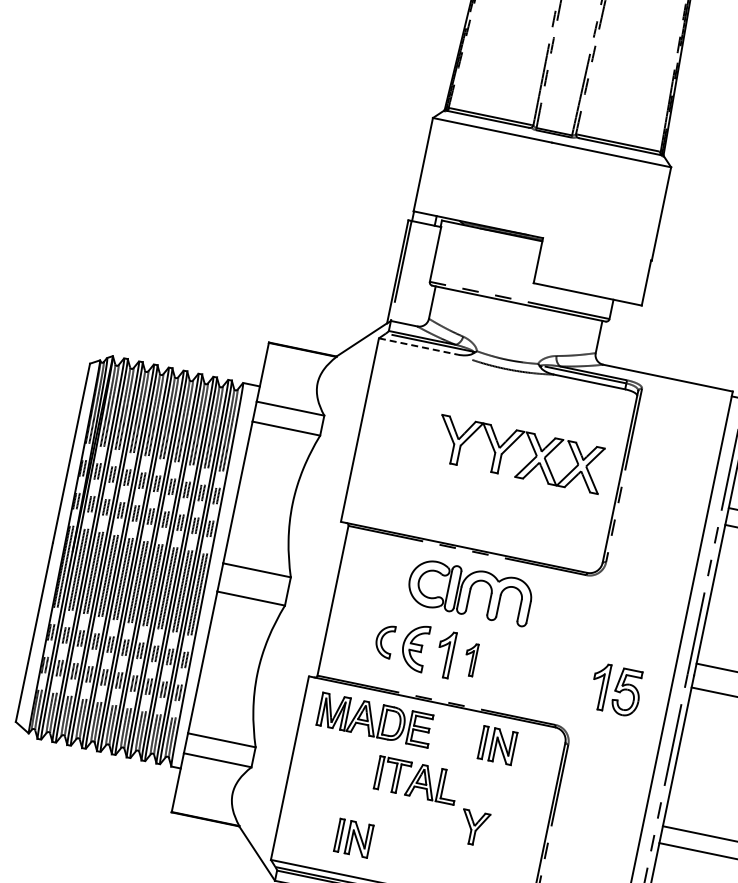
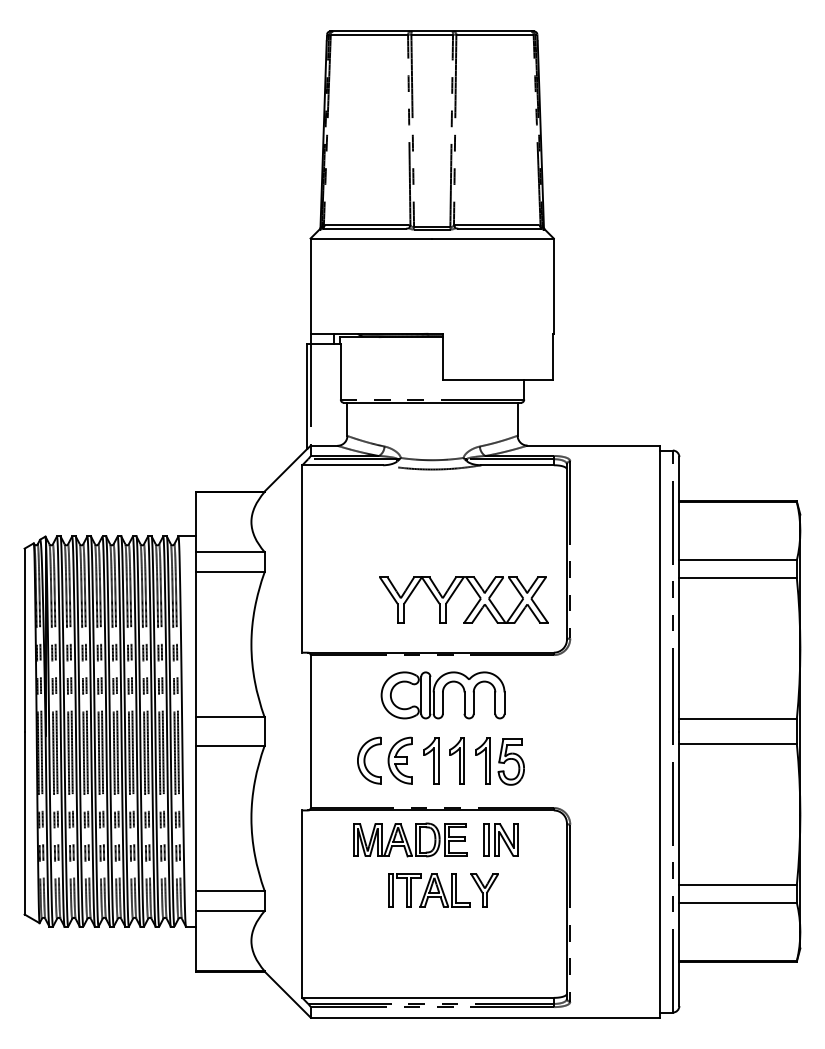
line: (419, 346) -> (343, 465), dashed -> solid
part: (512, 445) -> (454, 593), moved
part: (384, 641) -> (369, 760), size x1.43
part: (469, 658) -> (456, 760), size x1.43
part: (615, 689) -> (499, 761), moved
part: (375, 719) -> (410, 839), moved
part: (473, 827) -> (484, 890), moved
part: (353, 837) -> (378, 959), removed

